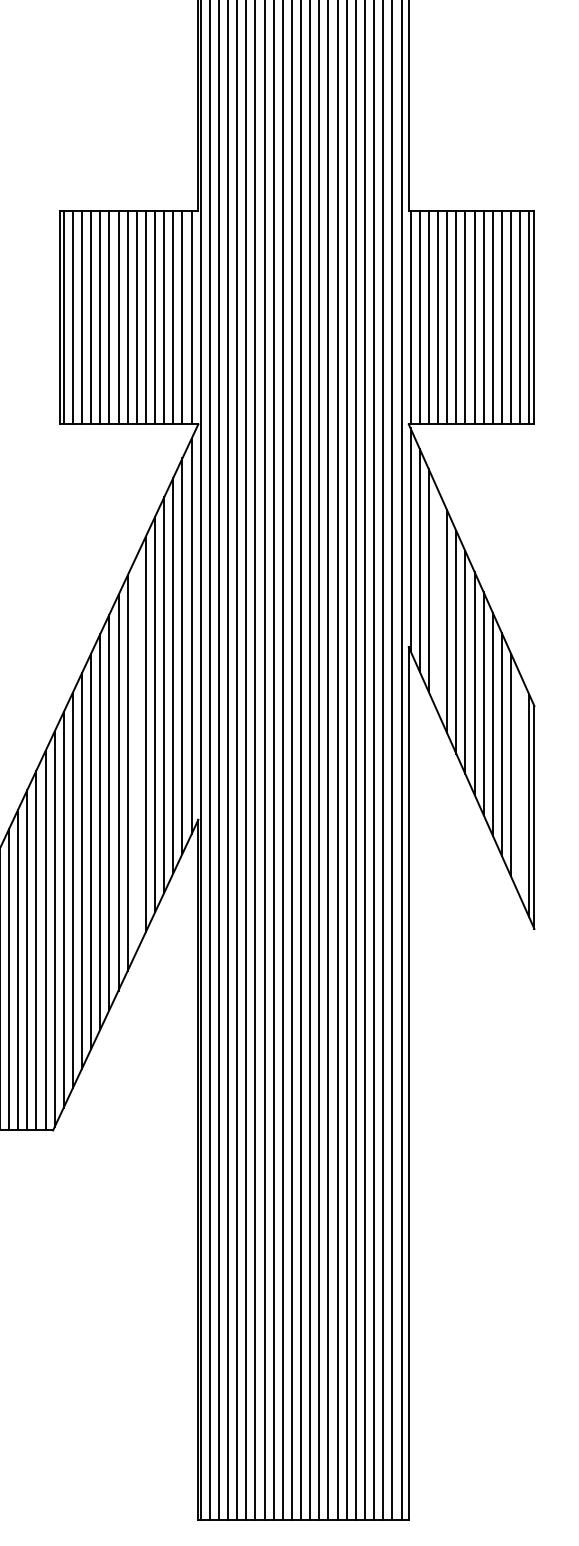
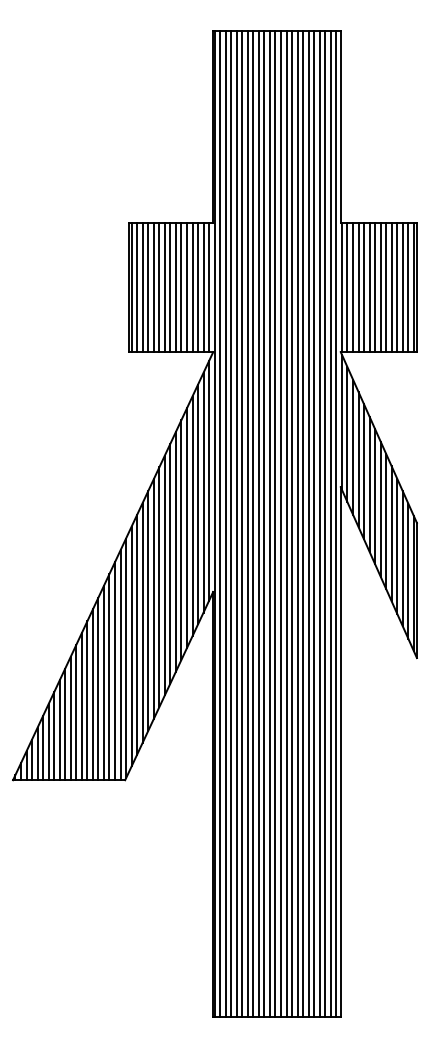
line: (437, 599) -> (358, 458), added
line: (136, 753) -> (175, 551), added
line: (520, 784) -> (408, 570), added

